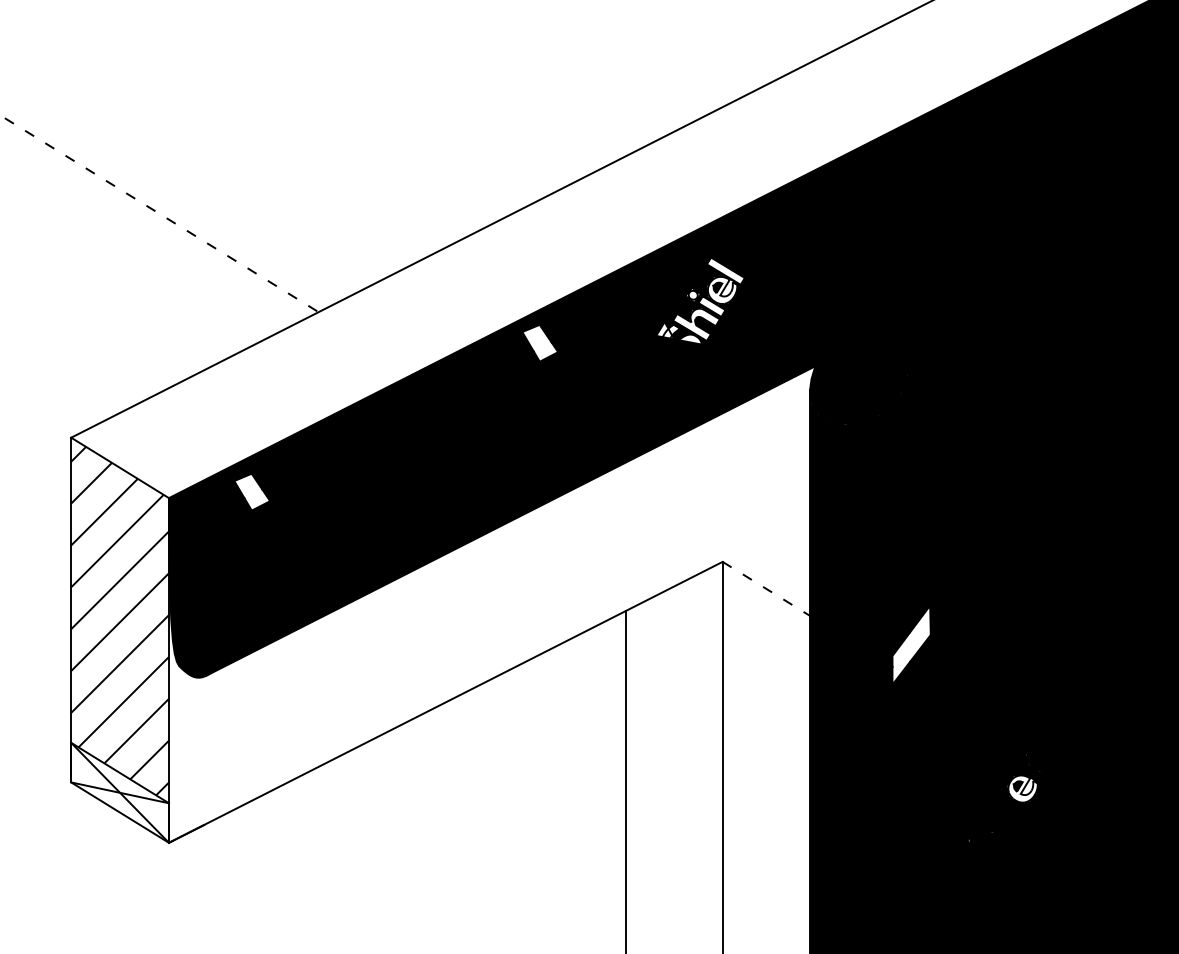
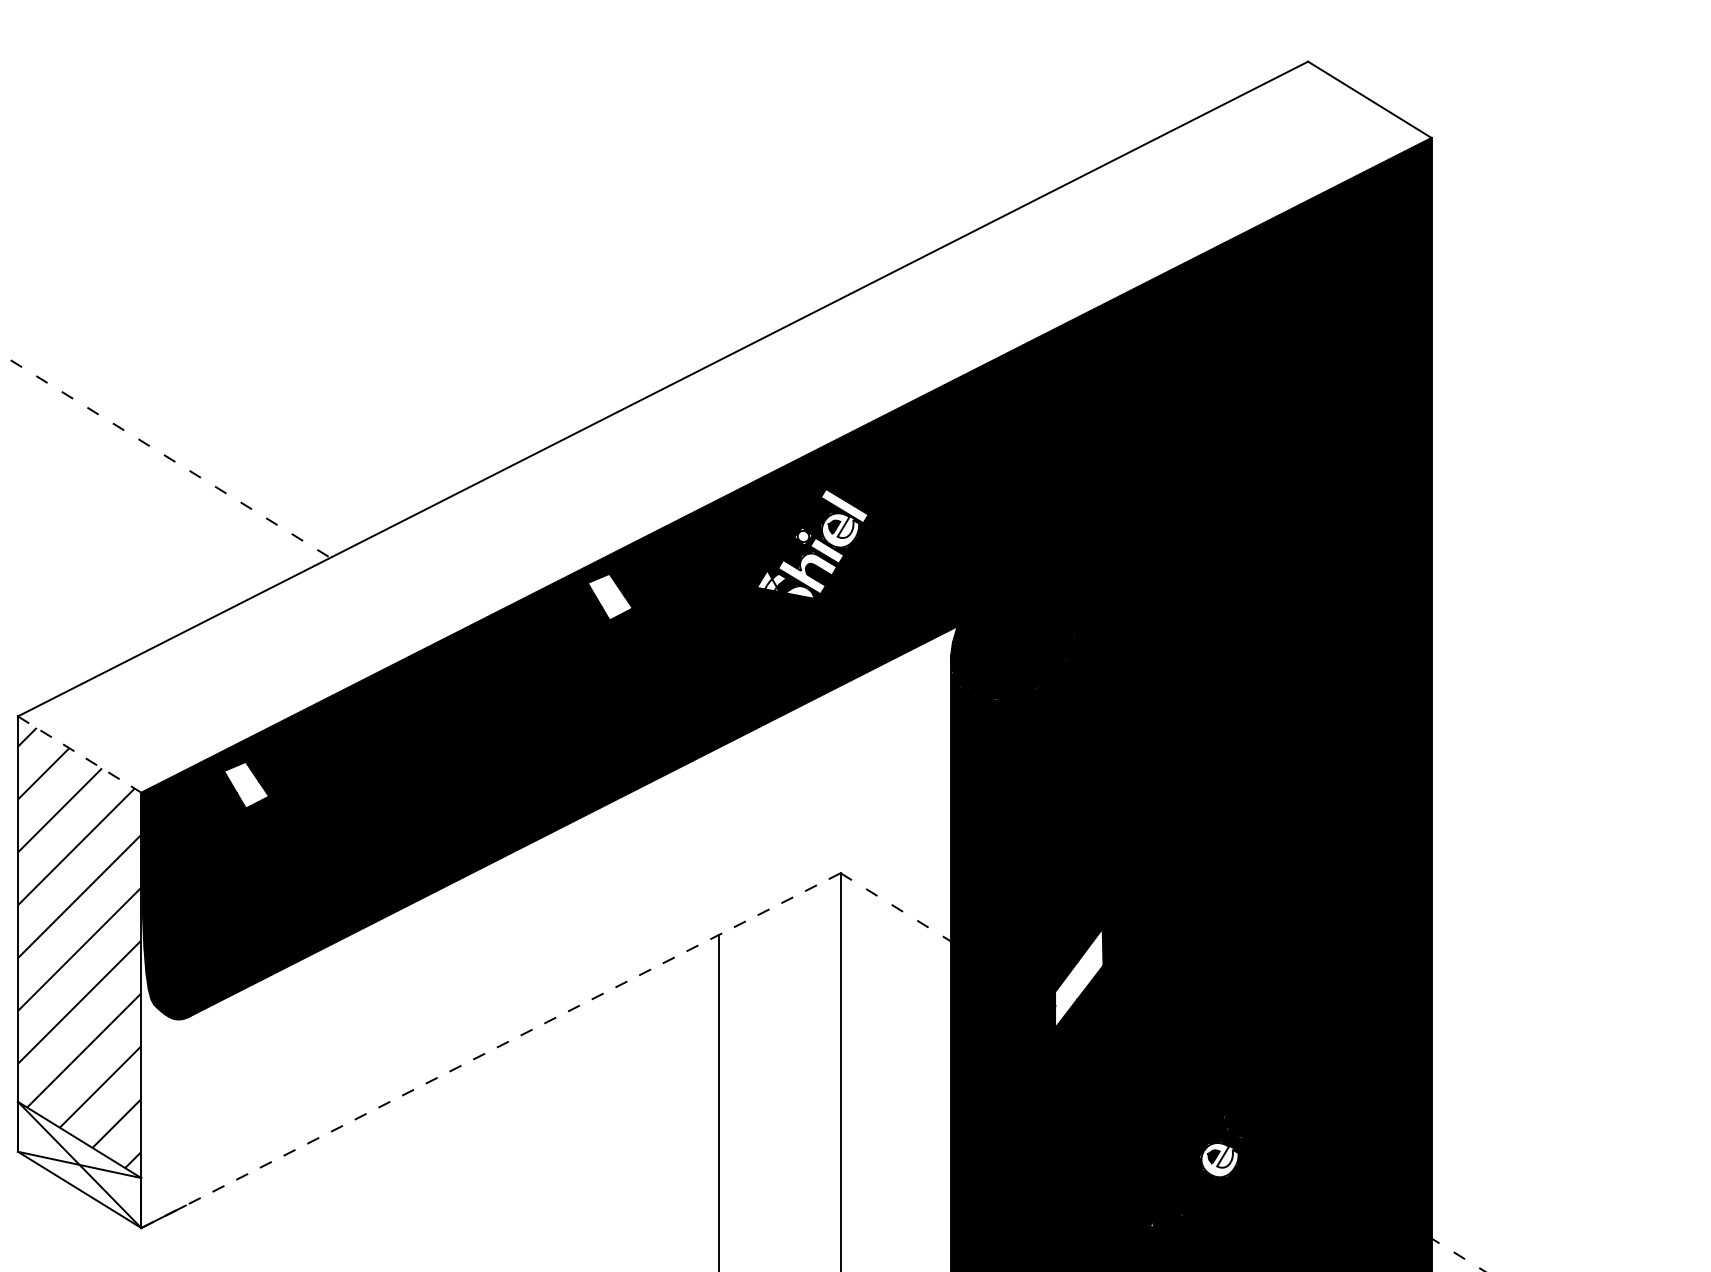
line: (119, 467) -> (79, 754), solid -> dashed
line: (445, 702) -> (490, 1050), solid -> dashed

